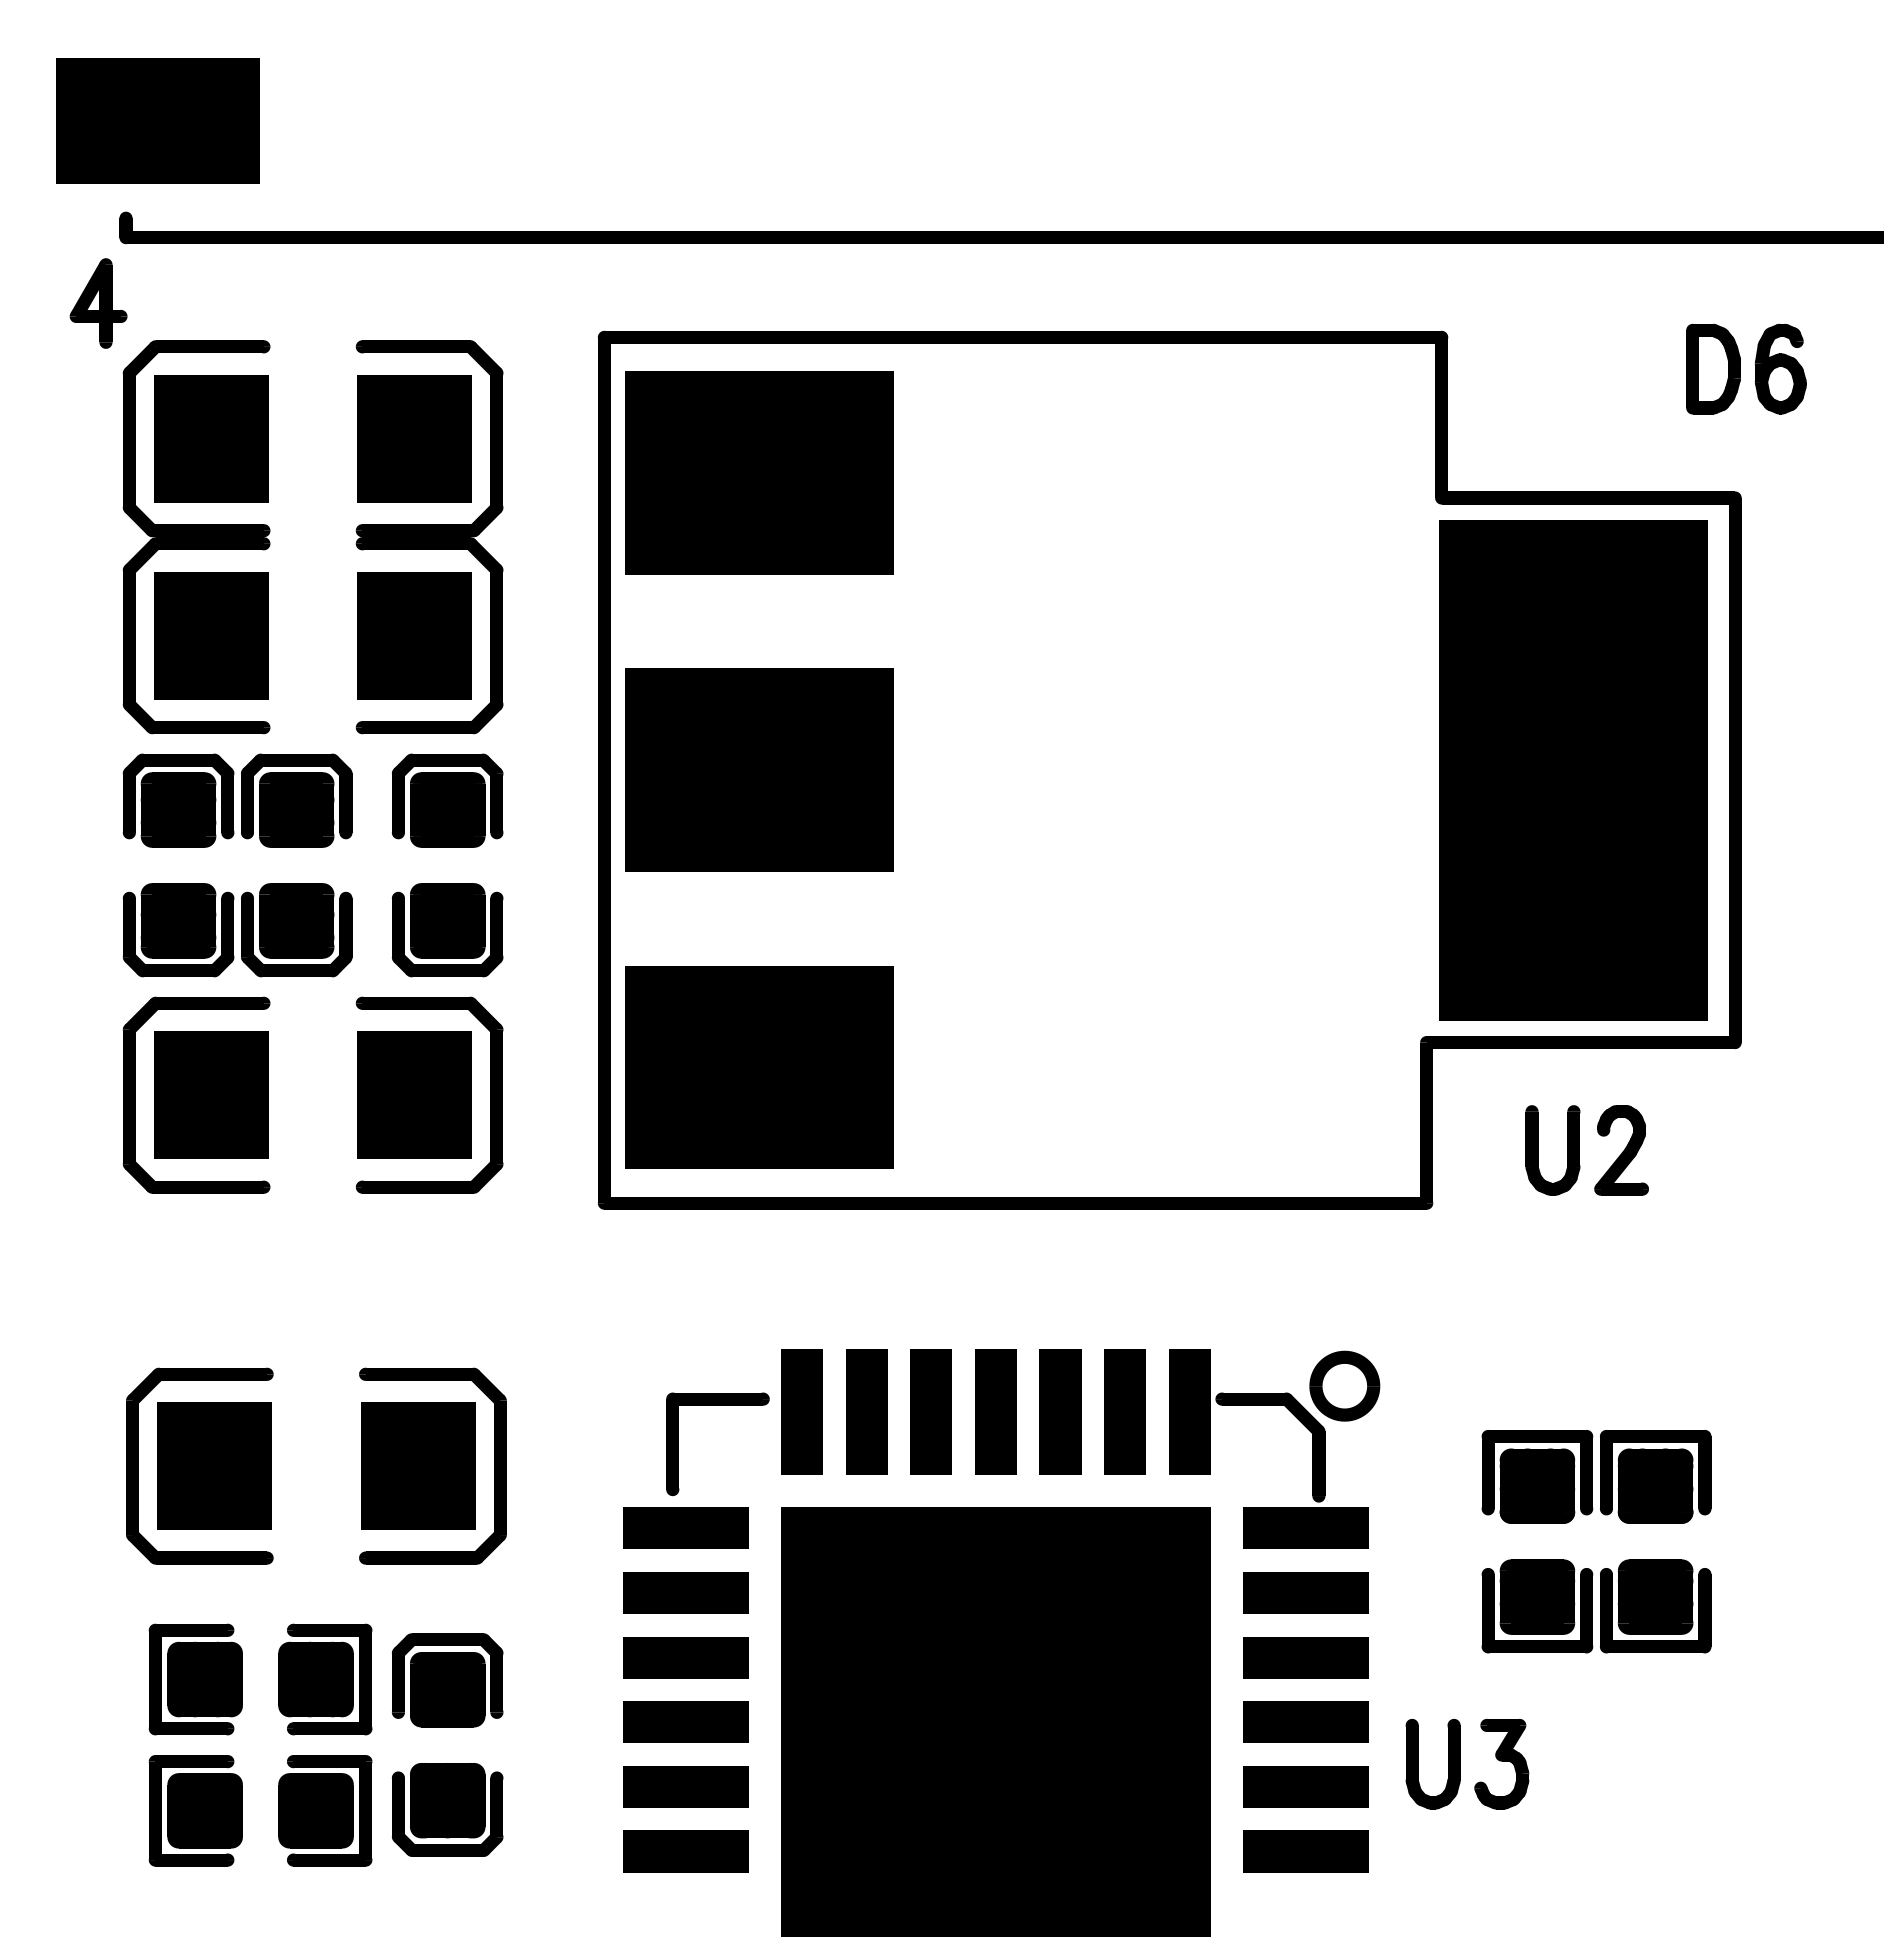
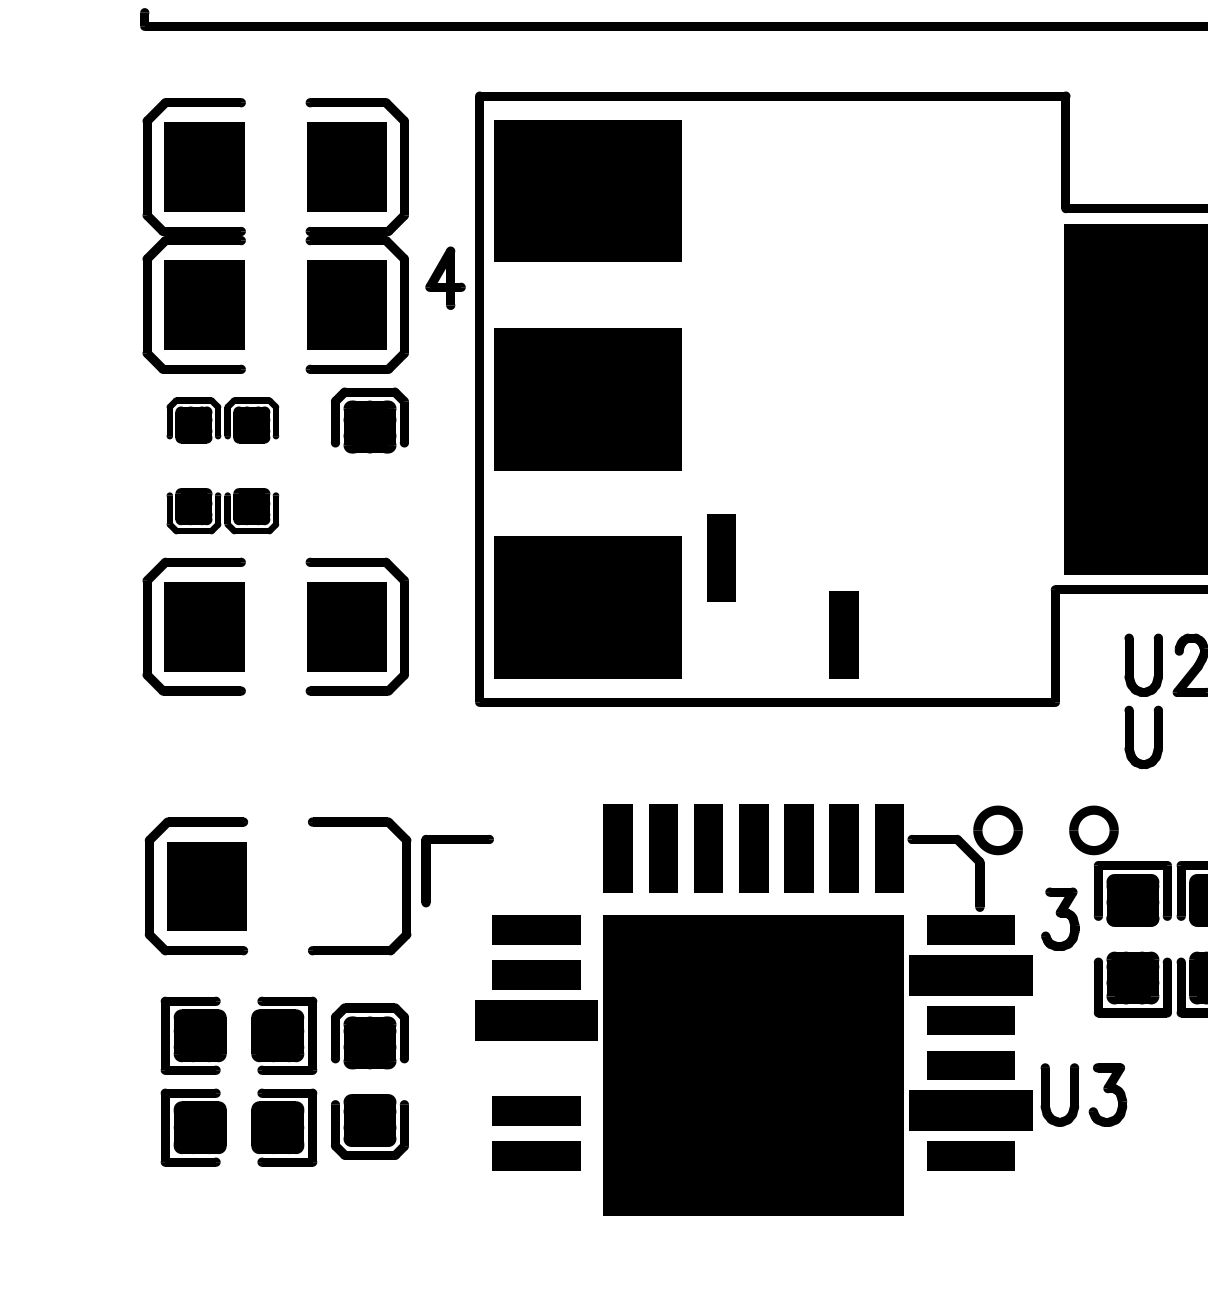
part: (98, 303) -> (445, 278), moved
part: (237, 800) -> (222, 420), size x0.7
part: (237, 930) -> (222, 511), size x0.7
part: (447, 930) -> (369, 511), removed
part: (949, 996) -> (721, 557), added
part: (1124, 1106) -> (843, 634), added
part: (1538, 1253) -> (1133, 737), added
part: (1481, 1385) -> (1093, 829), added
part: (717, 1405) -> (457, 843), moved
part: (418, 1465) -> (349, 885), removed
part: (1433, 1513) -> (1060, 919), added
part: (1305, 1592) -> (970, 974), size x1.4
part: (685, 1657) -> (536, 1020), size x1.4
part: (685, 1721) -> (536, 1065), removed
part: (1305, 1786) -> (970, 1110), size x1.4

